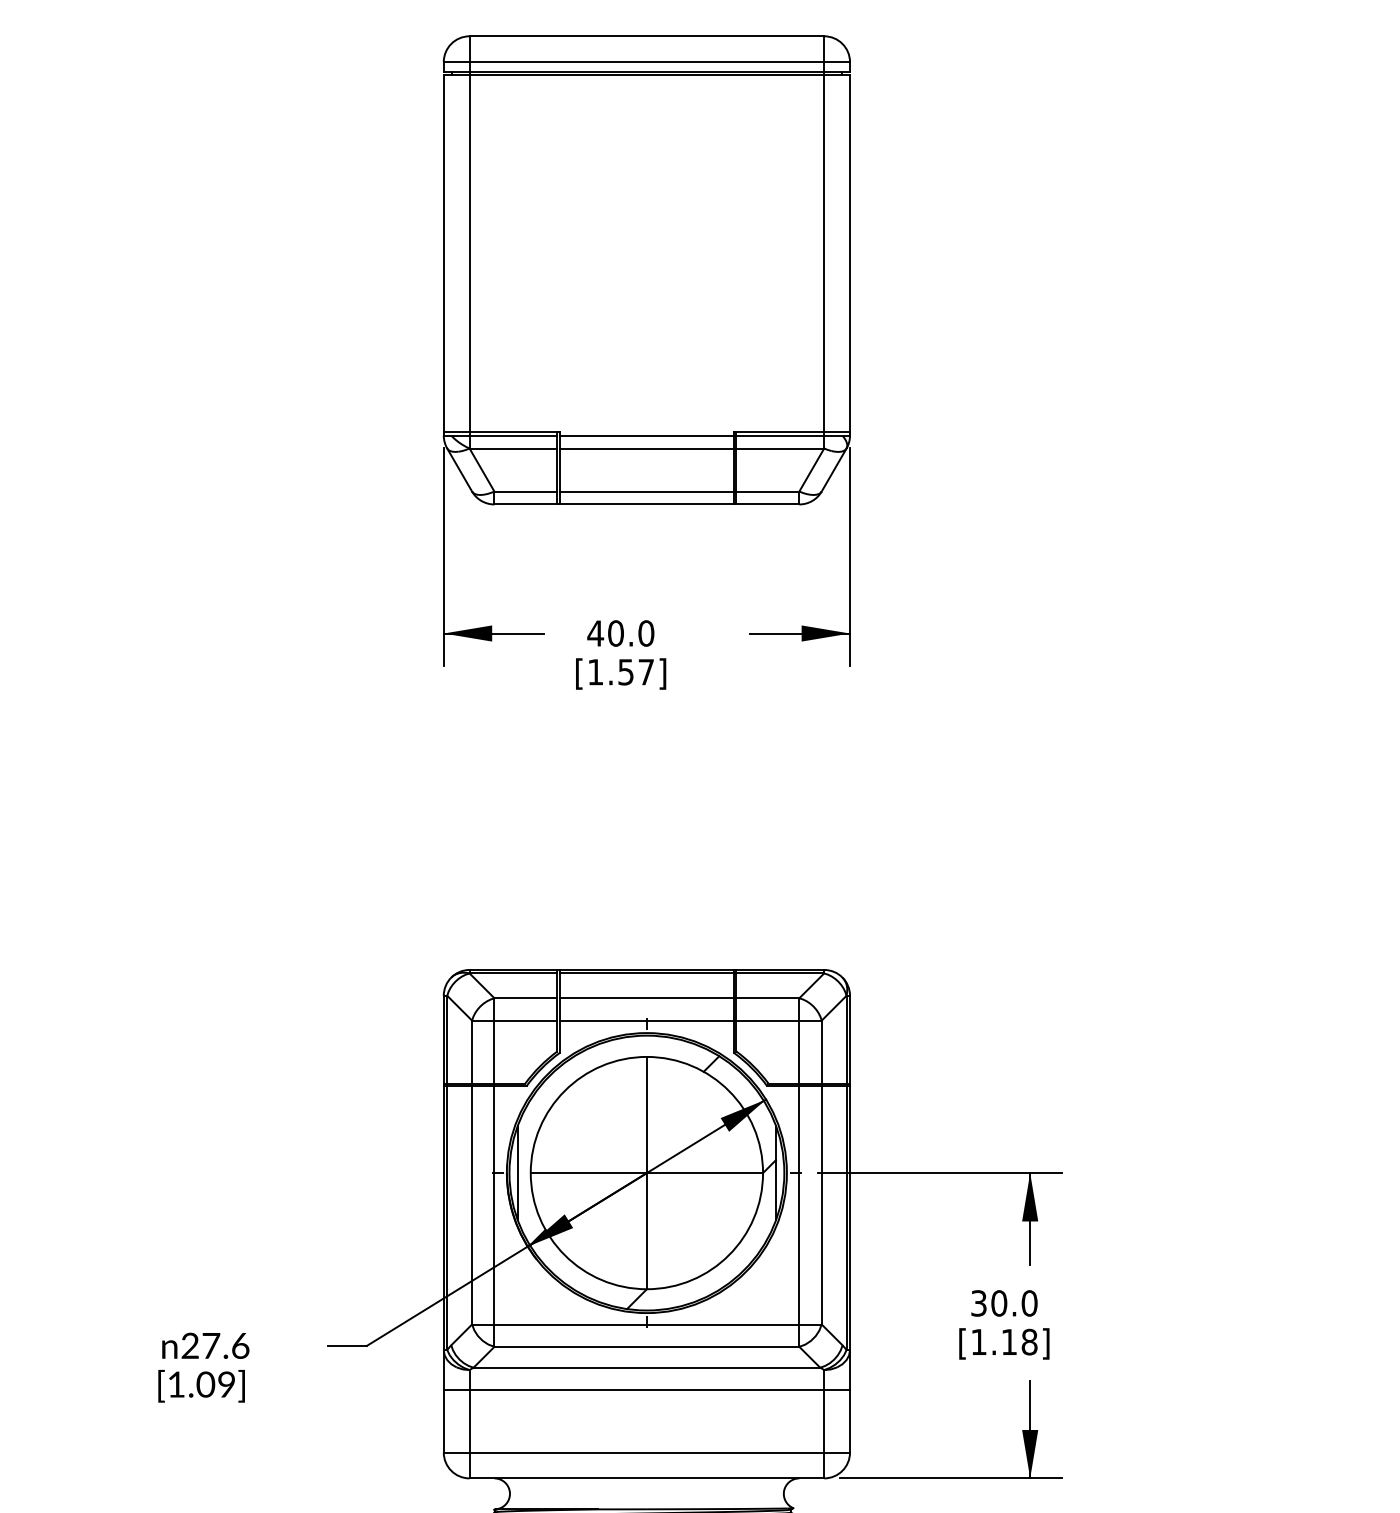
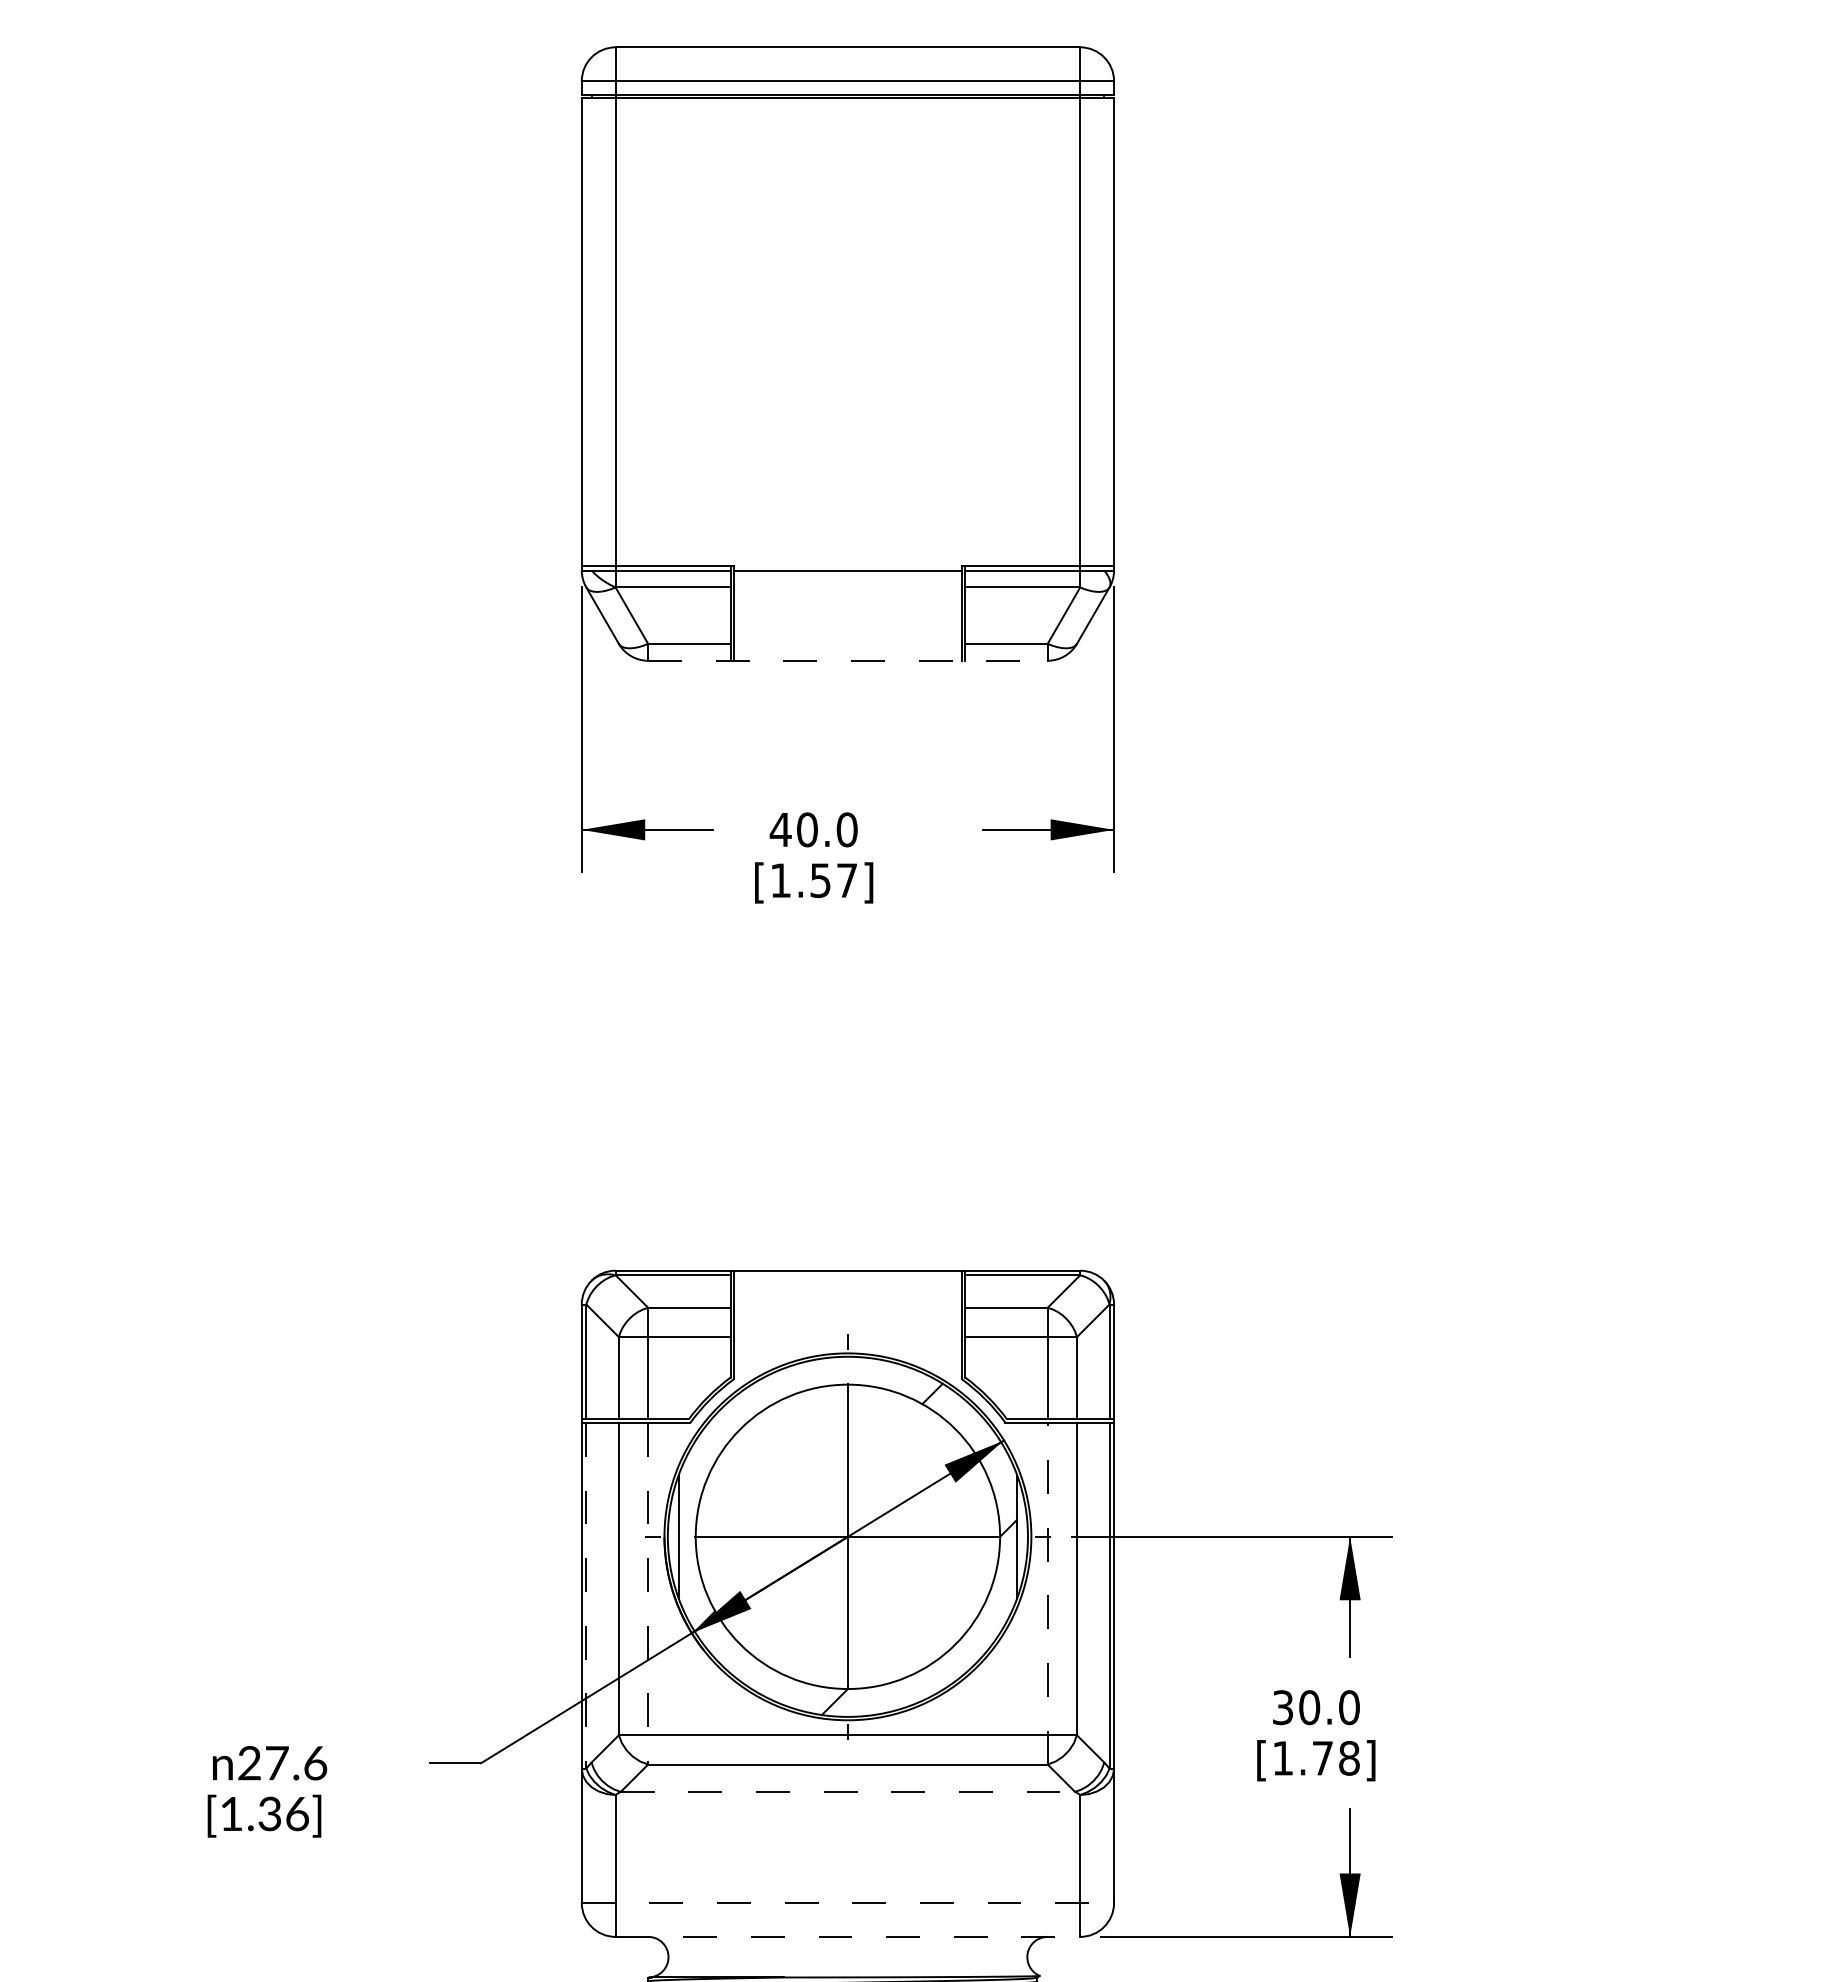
line: (646, 448) -> (847, 587), removed
line: (646, 491) -> (847, 643), removed
line: (646, 504) -> (847, 660), solid -> dashed
line: (646, 973) -> (847, 1275), removed
line: (646, 998) -> (847, 1307), removed
line: (646, 1020) -> (847, 1337), removed
line: (494, 1216) -> (648, 1593), solid -> dashed
line: (799, 1216) -> (1047, 1593), solid -> dashed
line: (447, 1217) -> (586, 1595), solid -> dashed
text: (1009, 1342) -> (1322, 1758), [1.18] -> [1.78]
line: (647, 1367) -> (848, 1791), solid -> dashed
text: (215, 1384) -> (282, 1813), [1.09] -> [1.36]
line: (646, 1390) -> (847, 1821), removed
line: (647, 1452) -> (848, 1903), solid -> dashed
line: (647, 1478) -> (848, 1936), solid -> dashed

